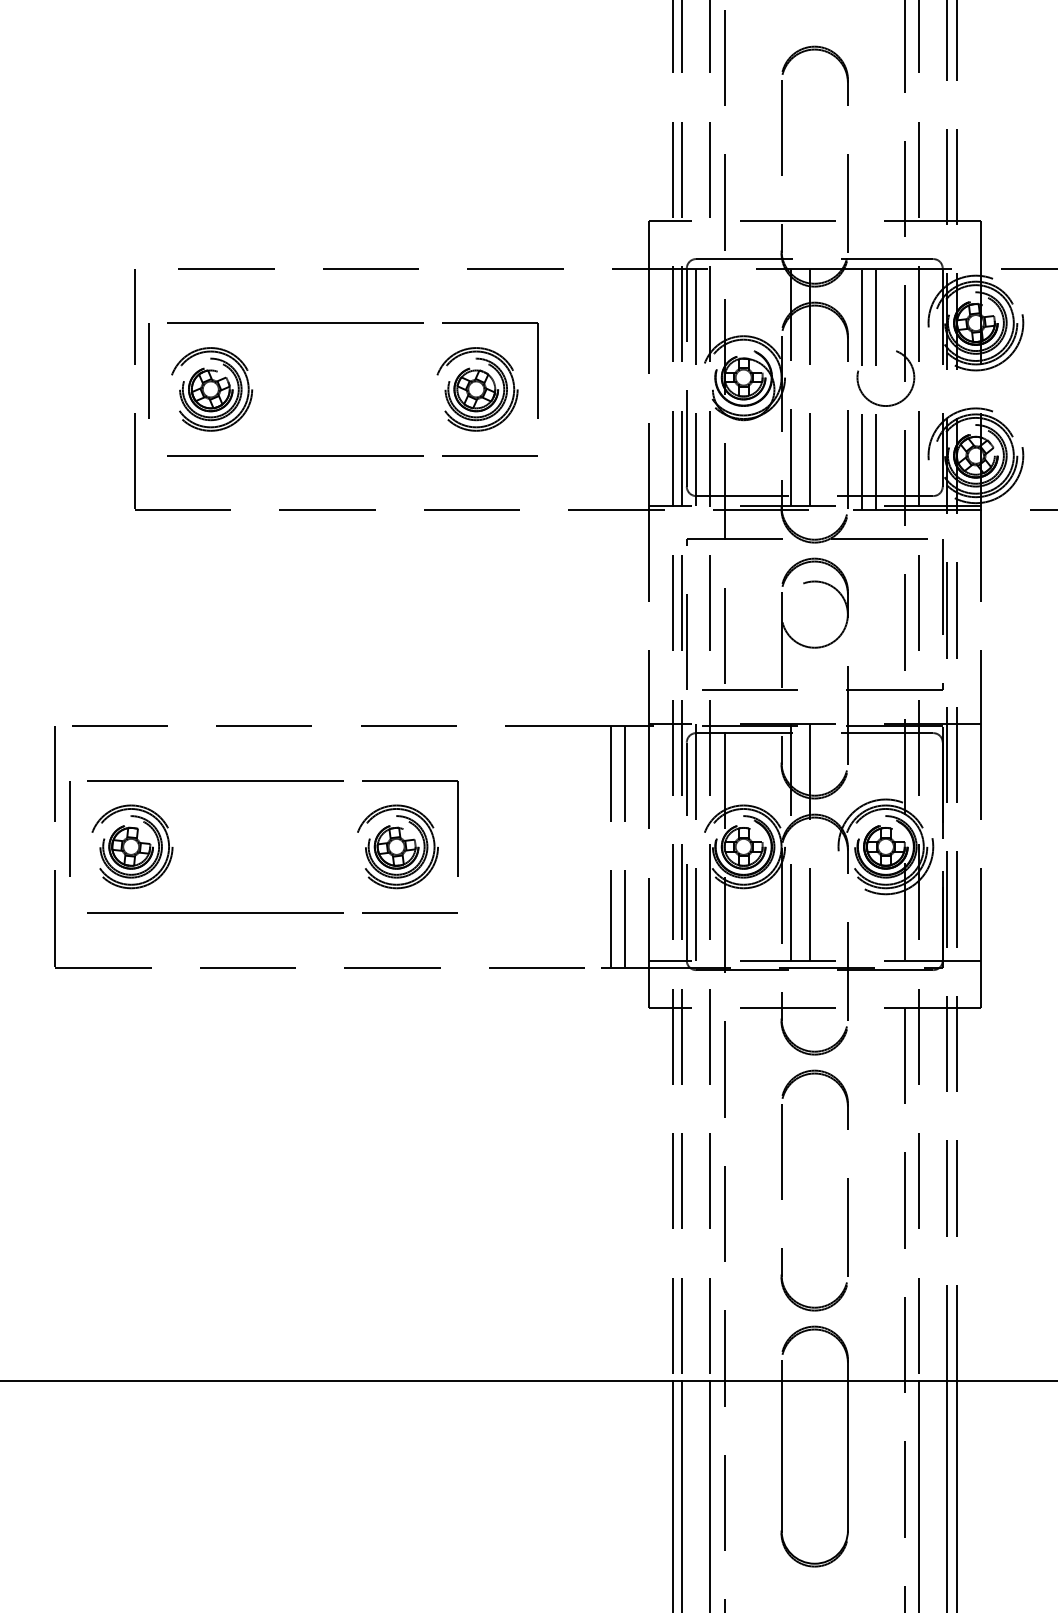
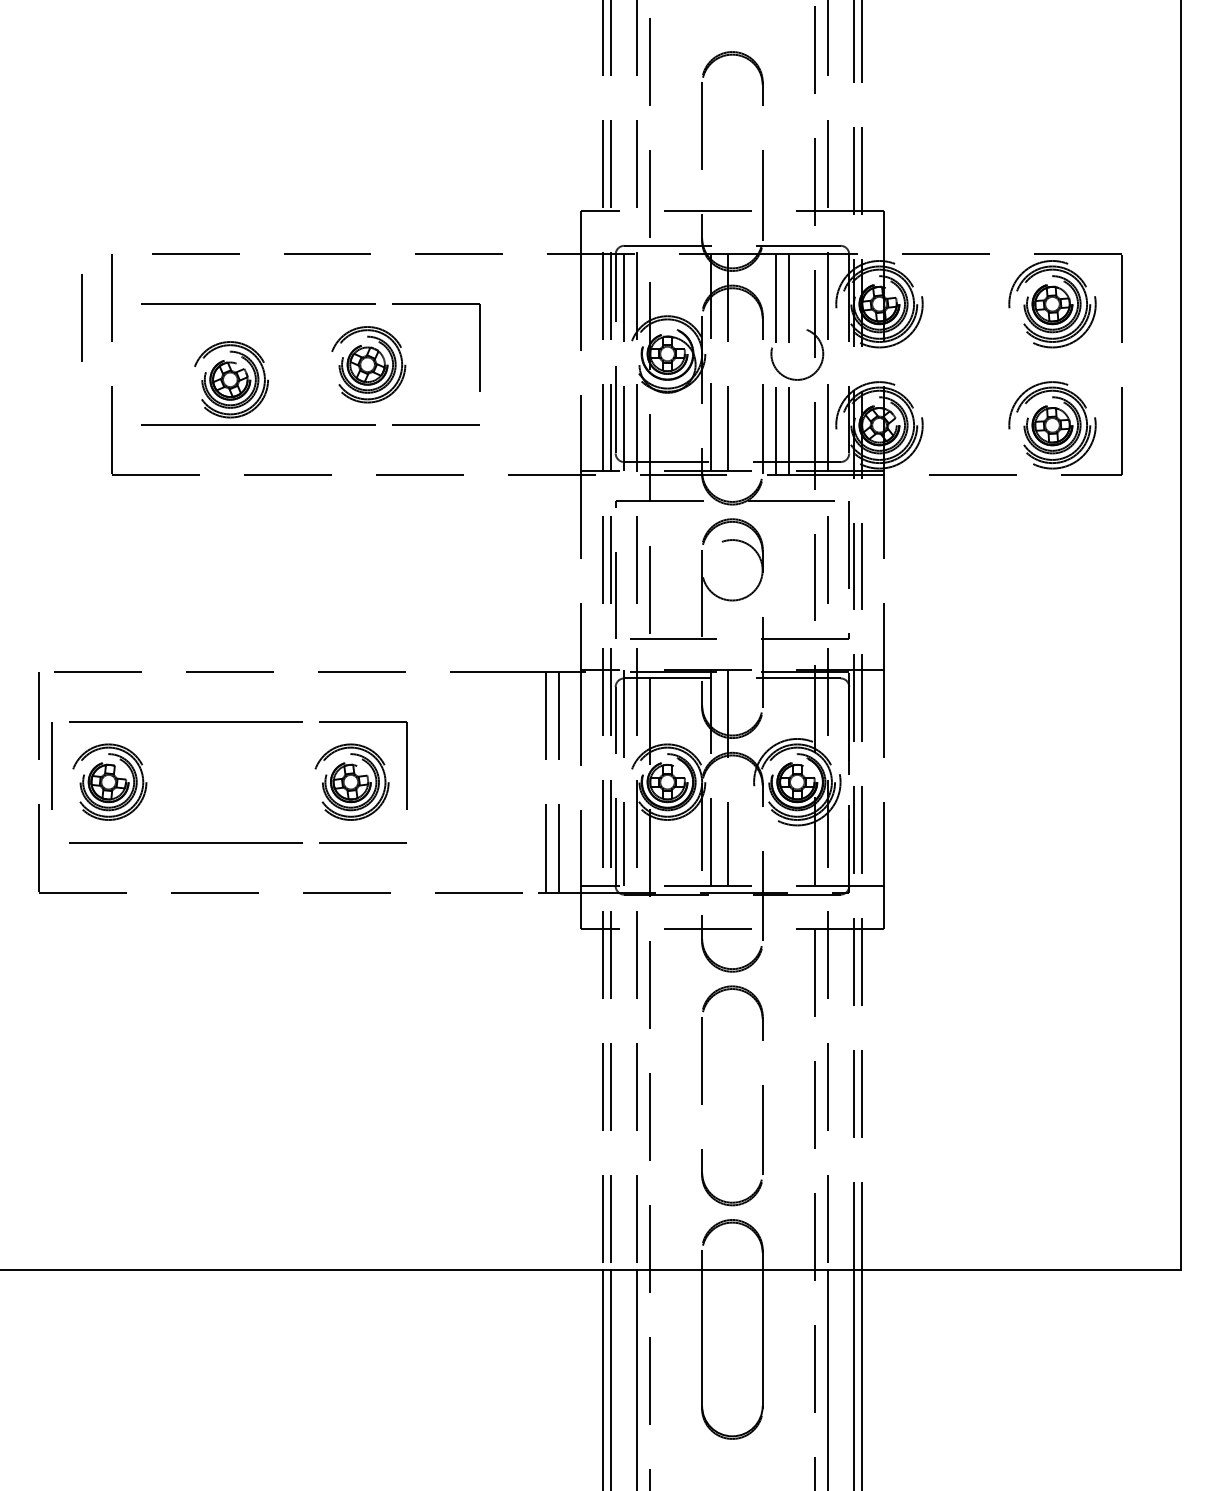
line: (148, 370) -> (81, 317), moved
part: (212, 389) -> (231, 379), moved
part: (477, 389) -> (368, 364), moved

